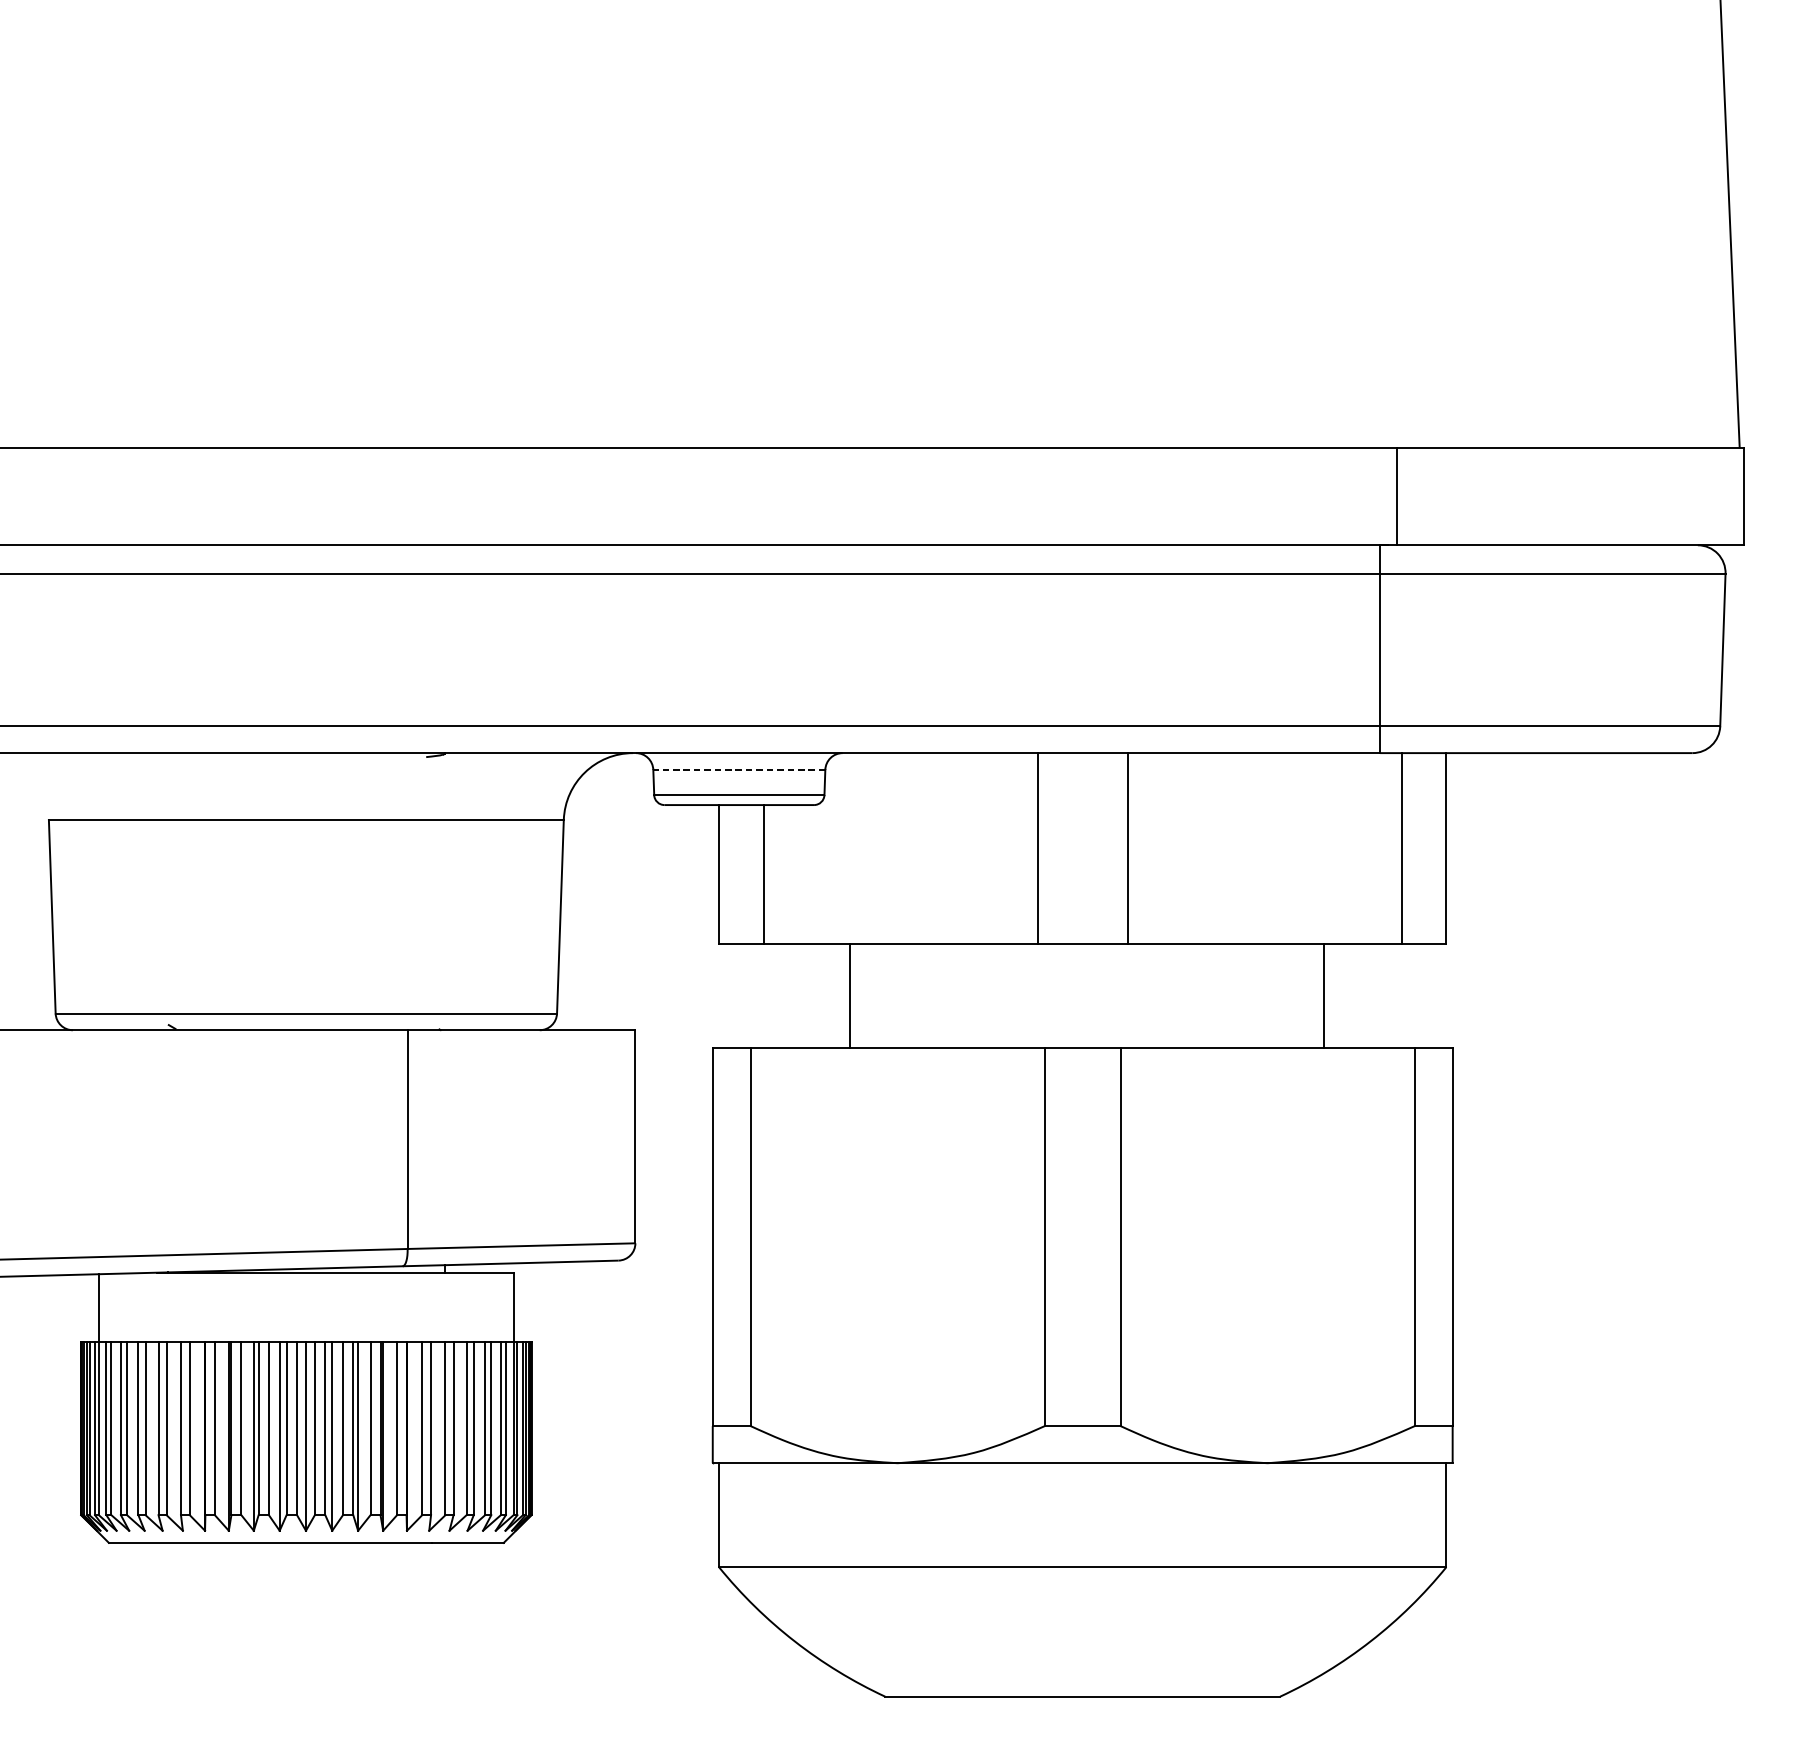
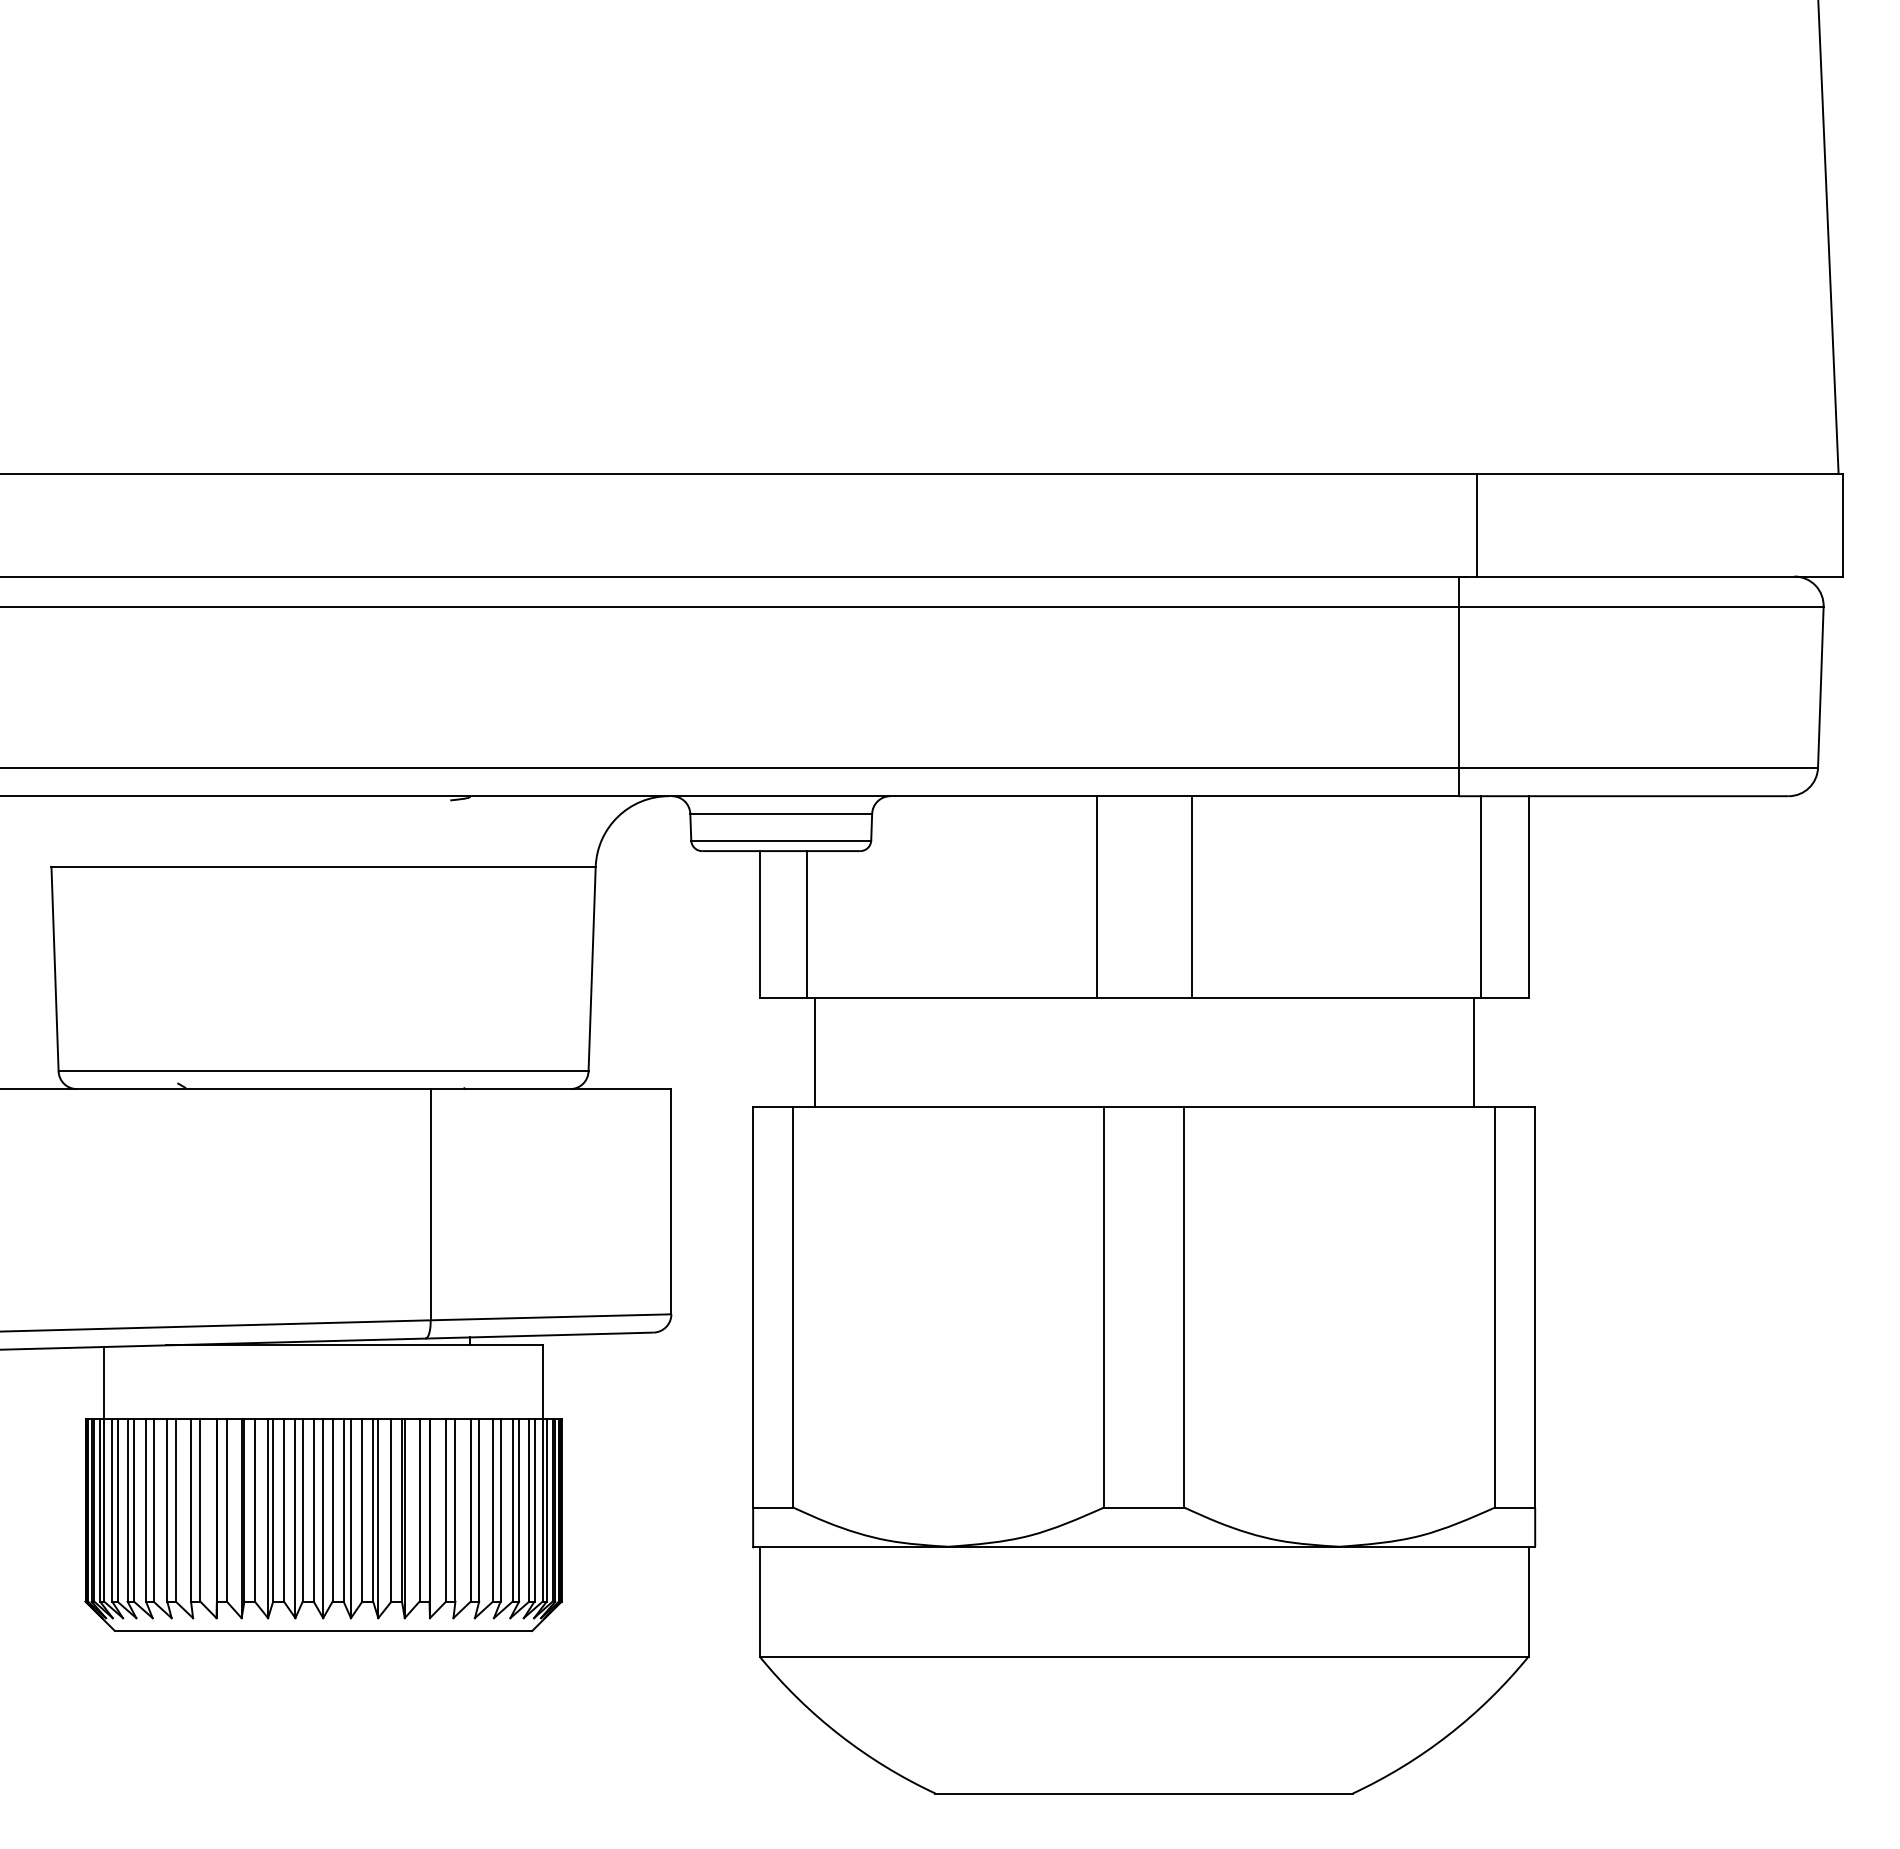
line: (739, 769) -> (781, 813), dashed -> solid
line: (850, 995) -> (814, 1052), moved
line: (1323, 995) -> (1473, 1052), moved

